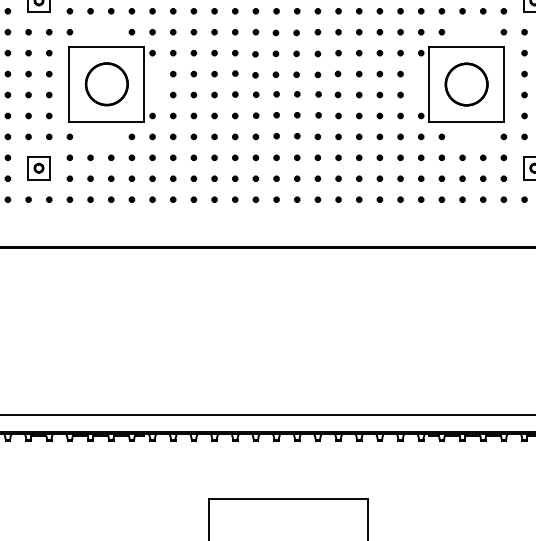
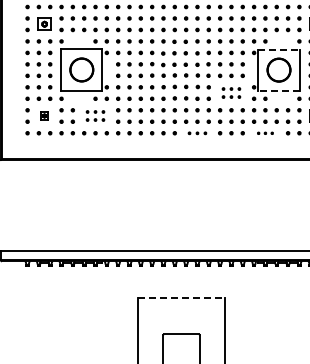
line: (467, 46) -> (279, 49), solid -> dashed
line: (467, 121) -> (279, 90), solid -> dashed
part: (379, 125) -> (231, 92), size x0.7
part: (38, 167) -> (44, 115), size x0.6
part: (131, 167) -> (95, 115), size x0.7
part: (317, 200) -> (197, 133), size x0.7
part: (442, 200) -> (265, 133), size x0.6
line: (288, 499) -> (181, 297), solid -> dashed

